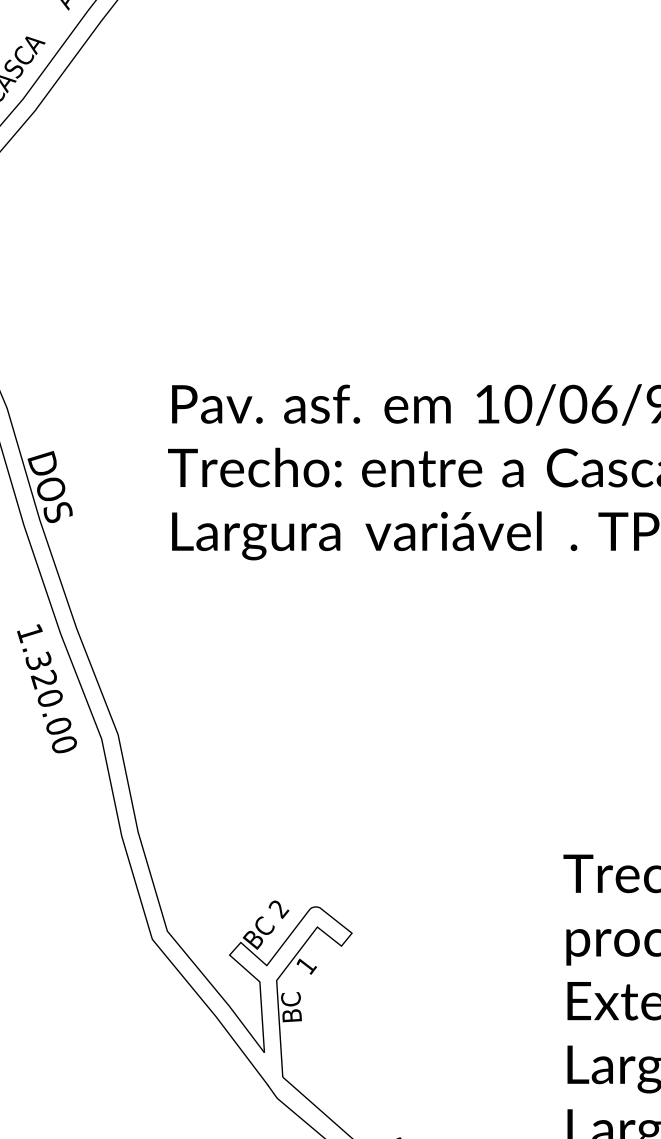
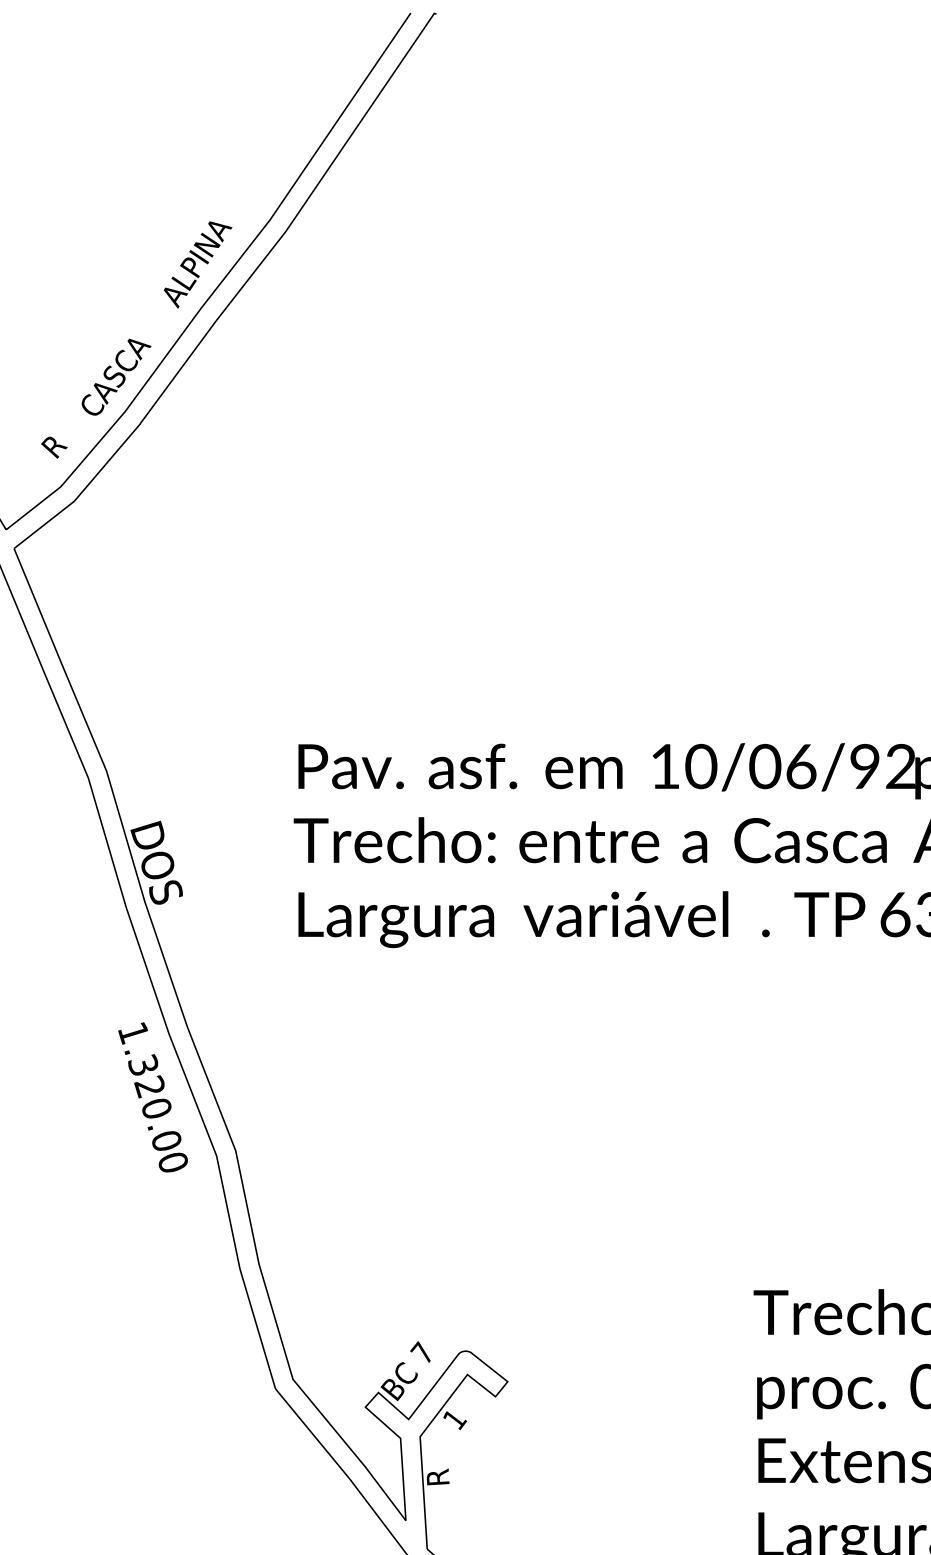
text: (278, 908) -> (422, 1353), 2 -> 7
text: (291, 1005) -> (437, 1465), BC -> R

